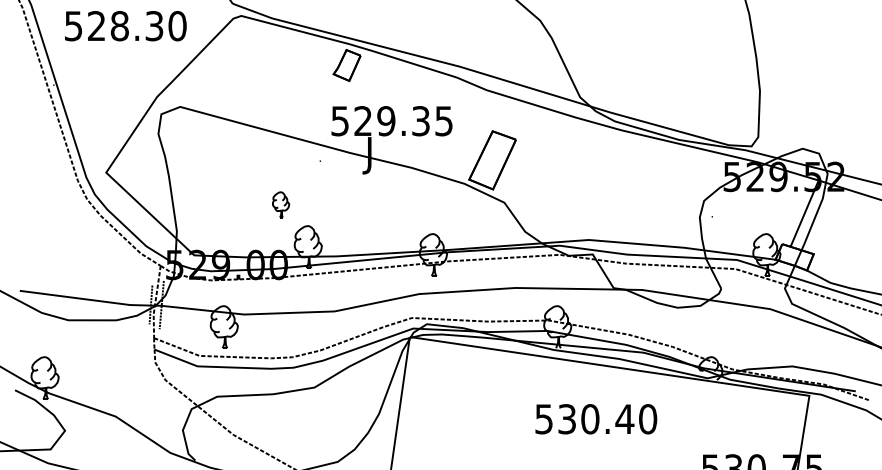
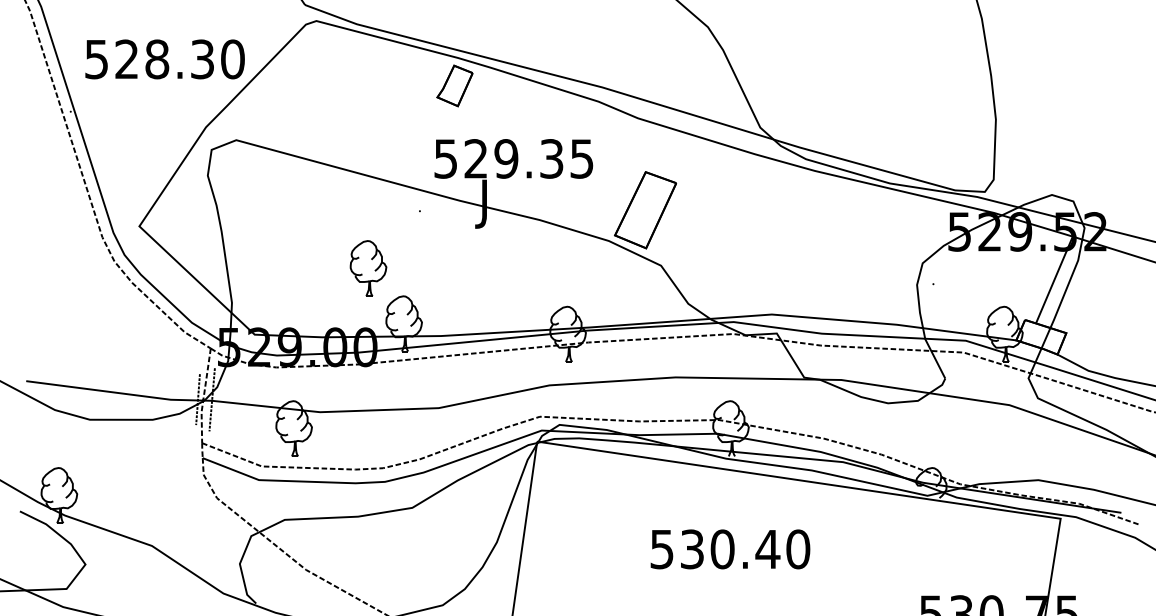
text: (125, 26) -> (164, 59), moved
part: (281, 204) -> (368, 268), size x1.67
text: (596, 419) -> (730, 549), moved

